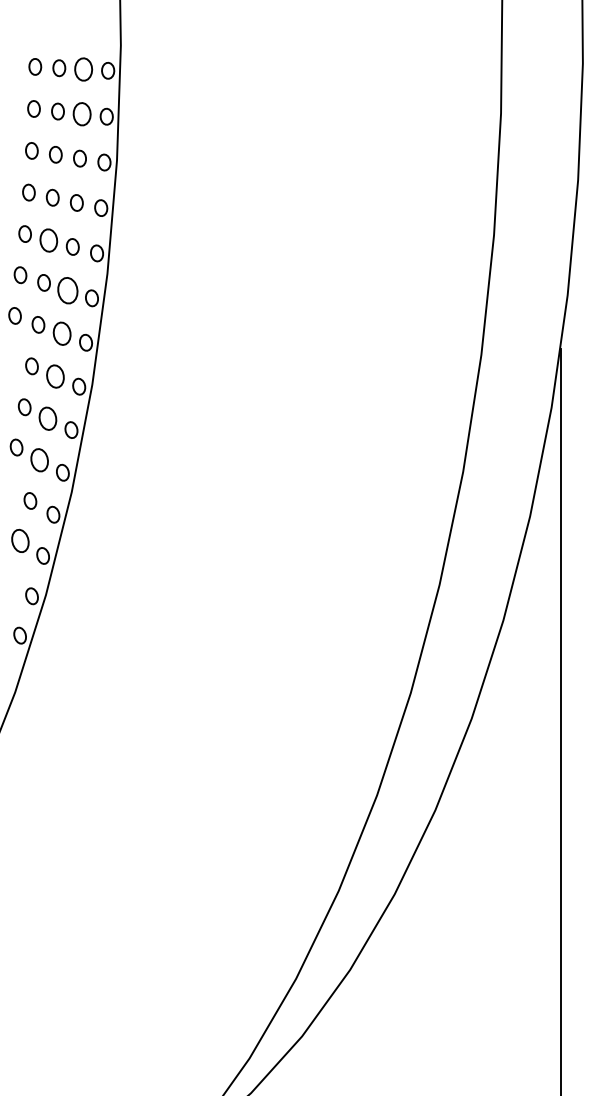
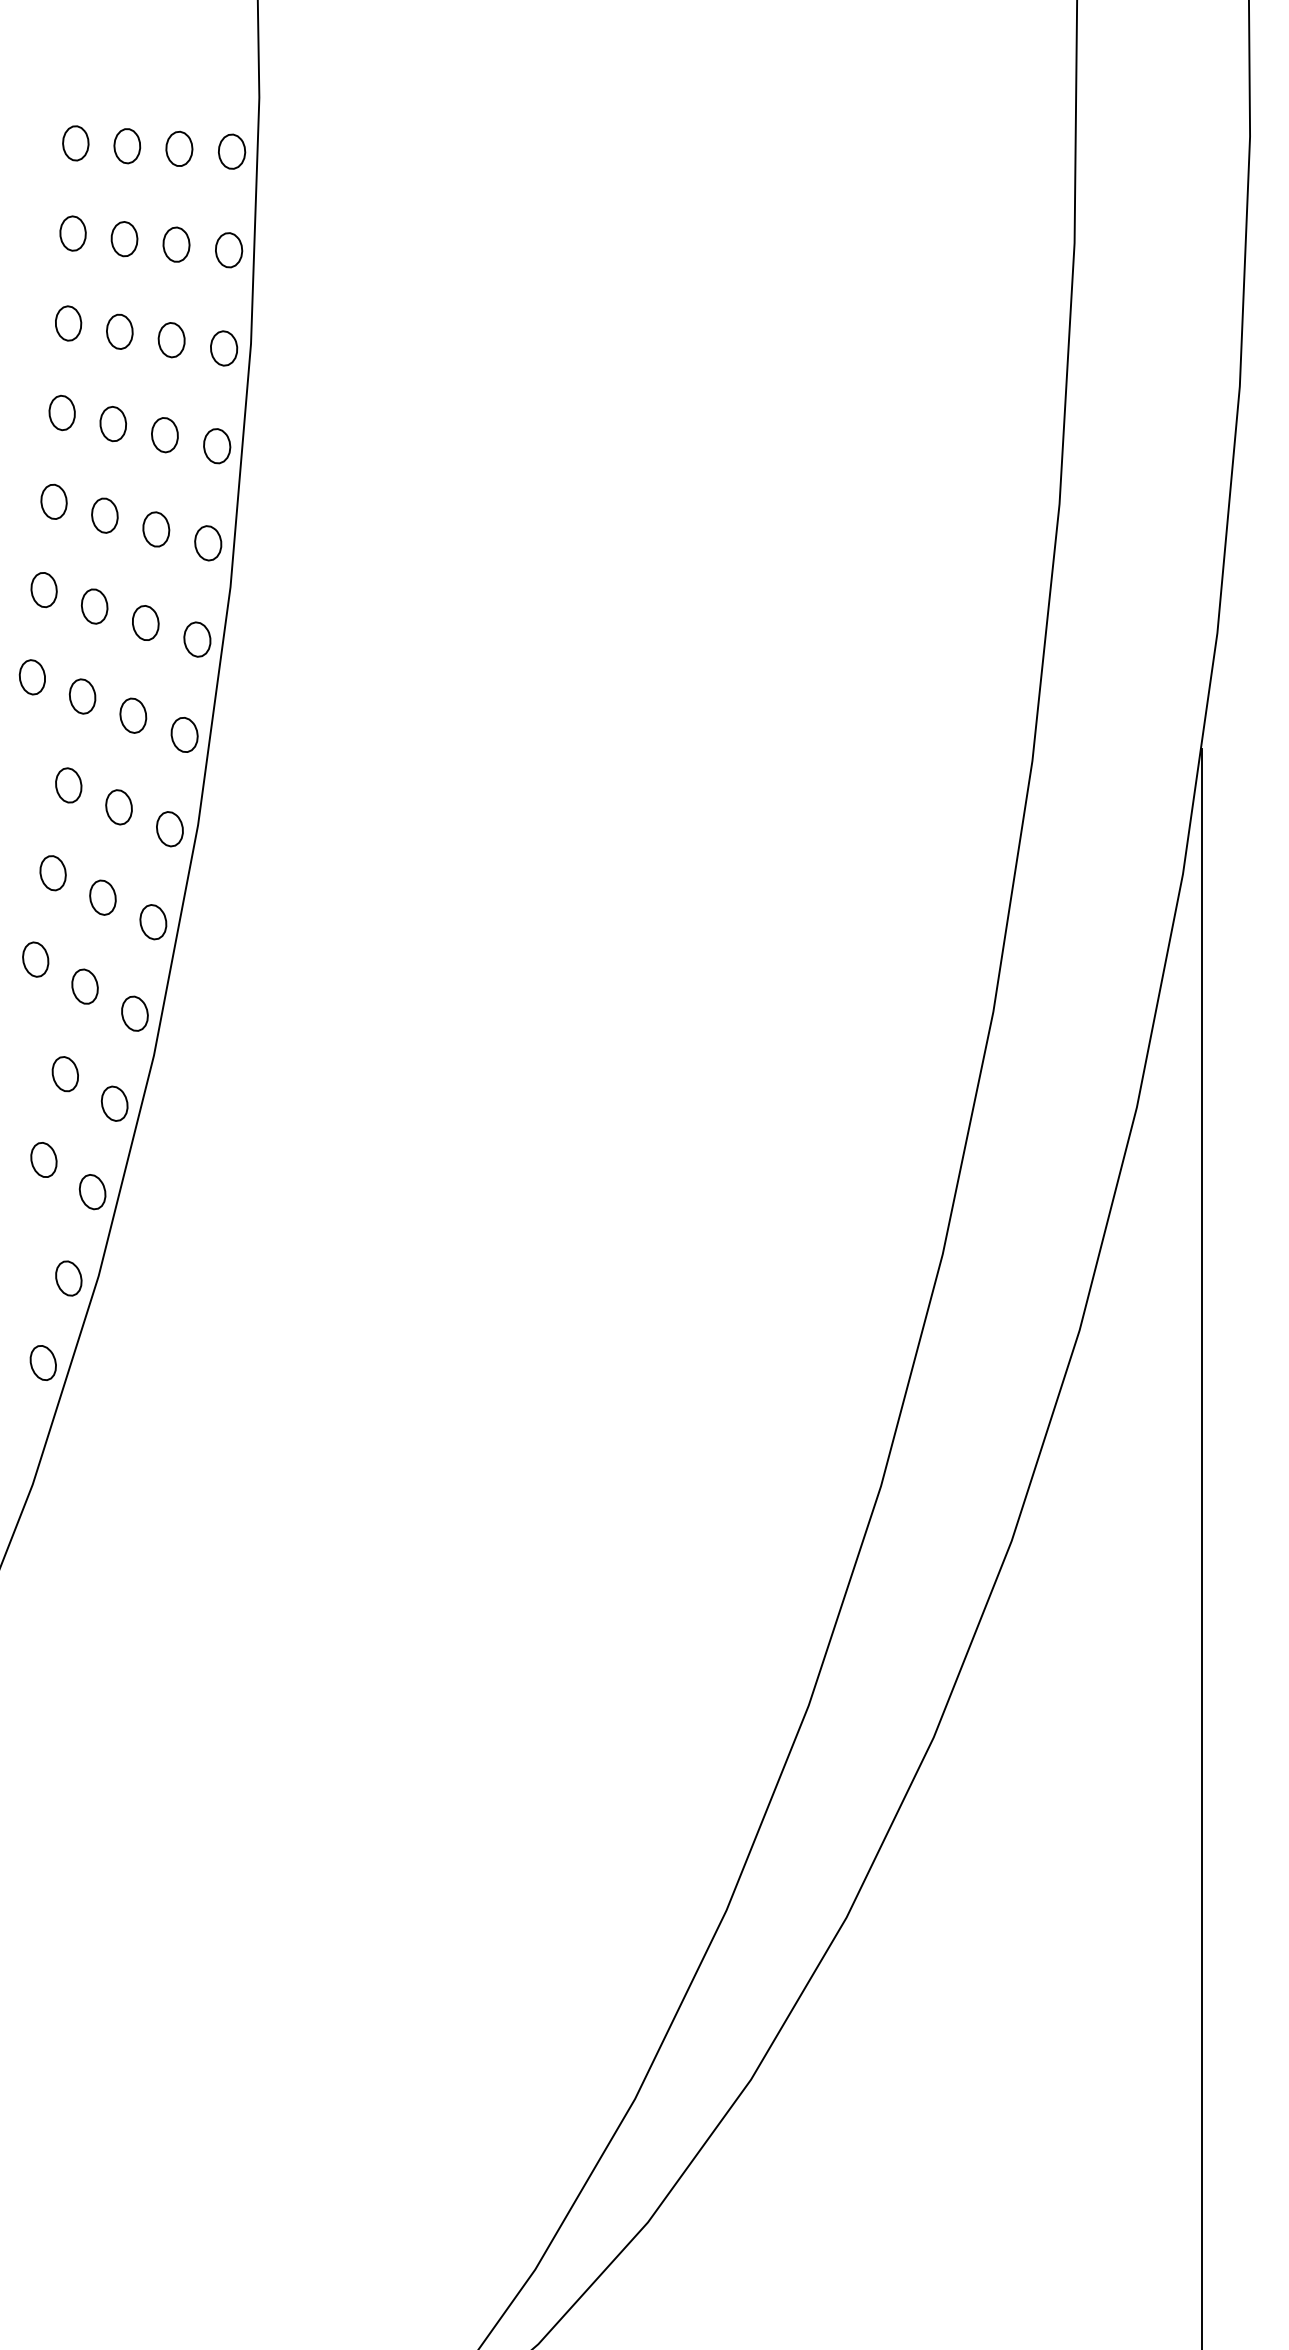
part: (83, 69) -> (179, 148), size x0.71
part: (82, 113) -> (177, 243), size x0.71
part: (48, 240) -> (104, 515), size x0.71
part: (67, 290) -> (144, 622), size x0.62
part: (61, 333) -> (131, 715), size x0.71
part: (55, 376) -> (119, 807), size x0.71
part: (47, 418) -> (101, 897), size x0.71
part: (39, 459) -> (84, 985), size x0.71
part: (20, 540) -> (44, 1158), size x0.71

